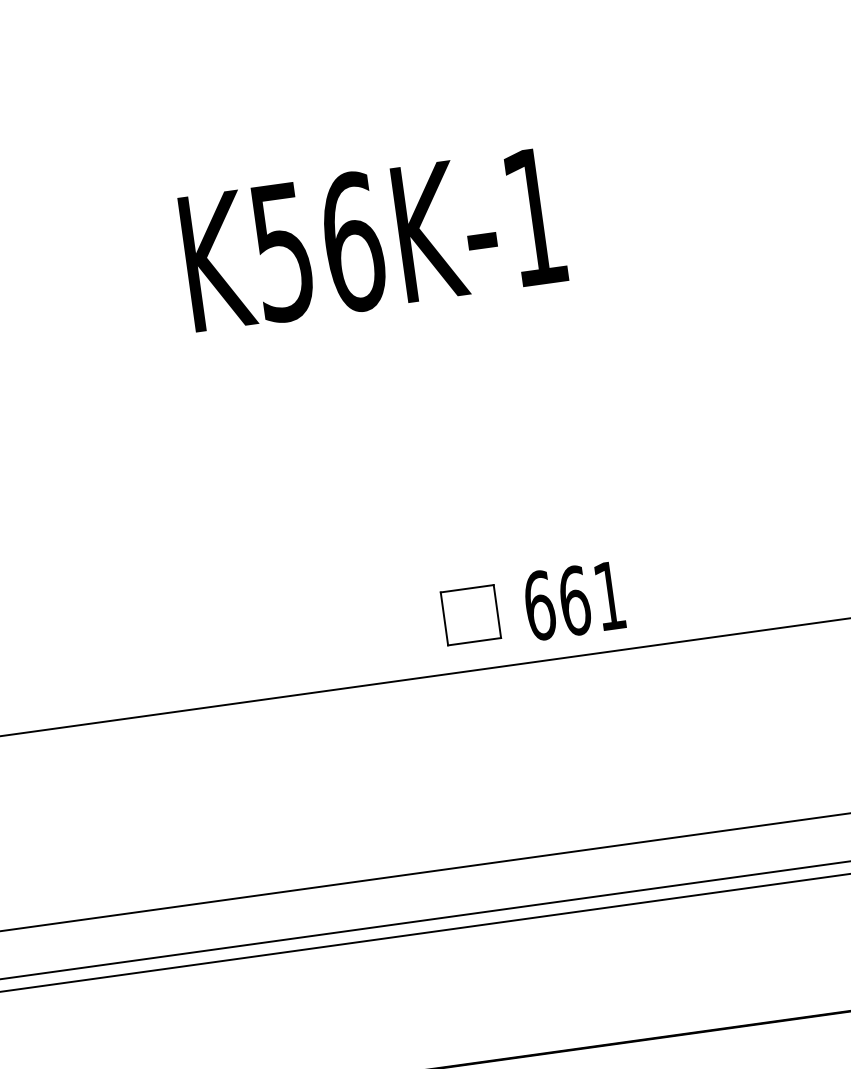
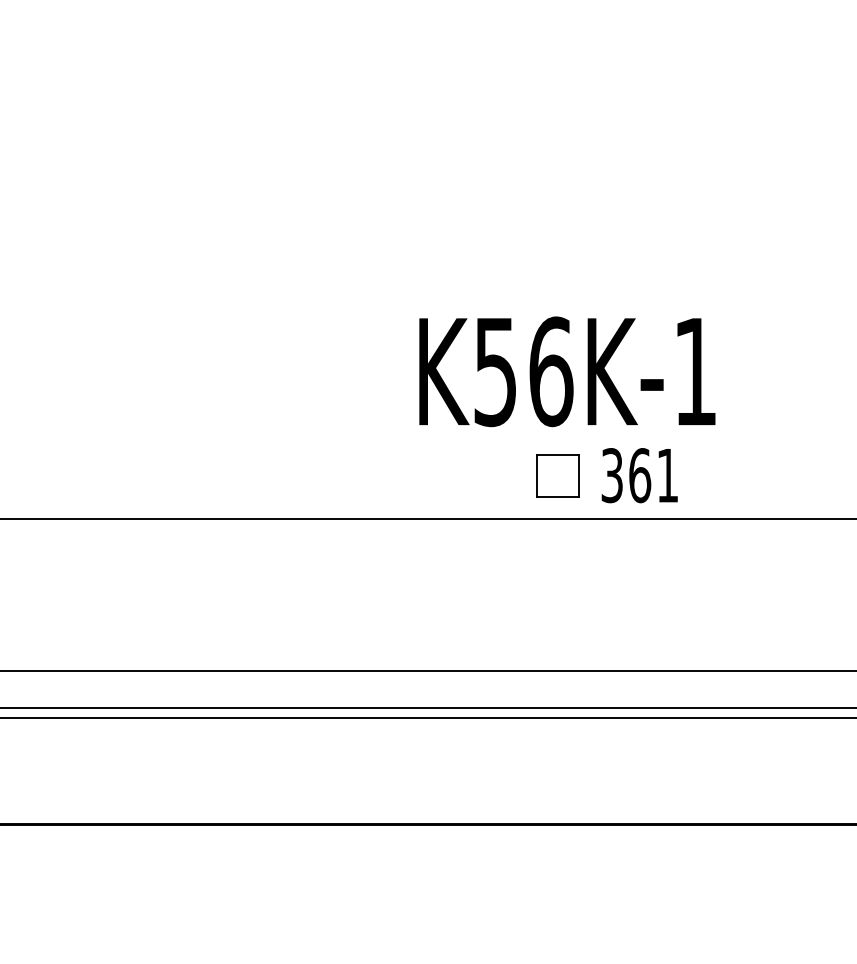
text: (373, 239) -> (567, 371), moved
text: (539, 605) -> (612, 475), 661 -> 361

